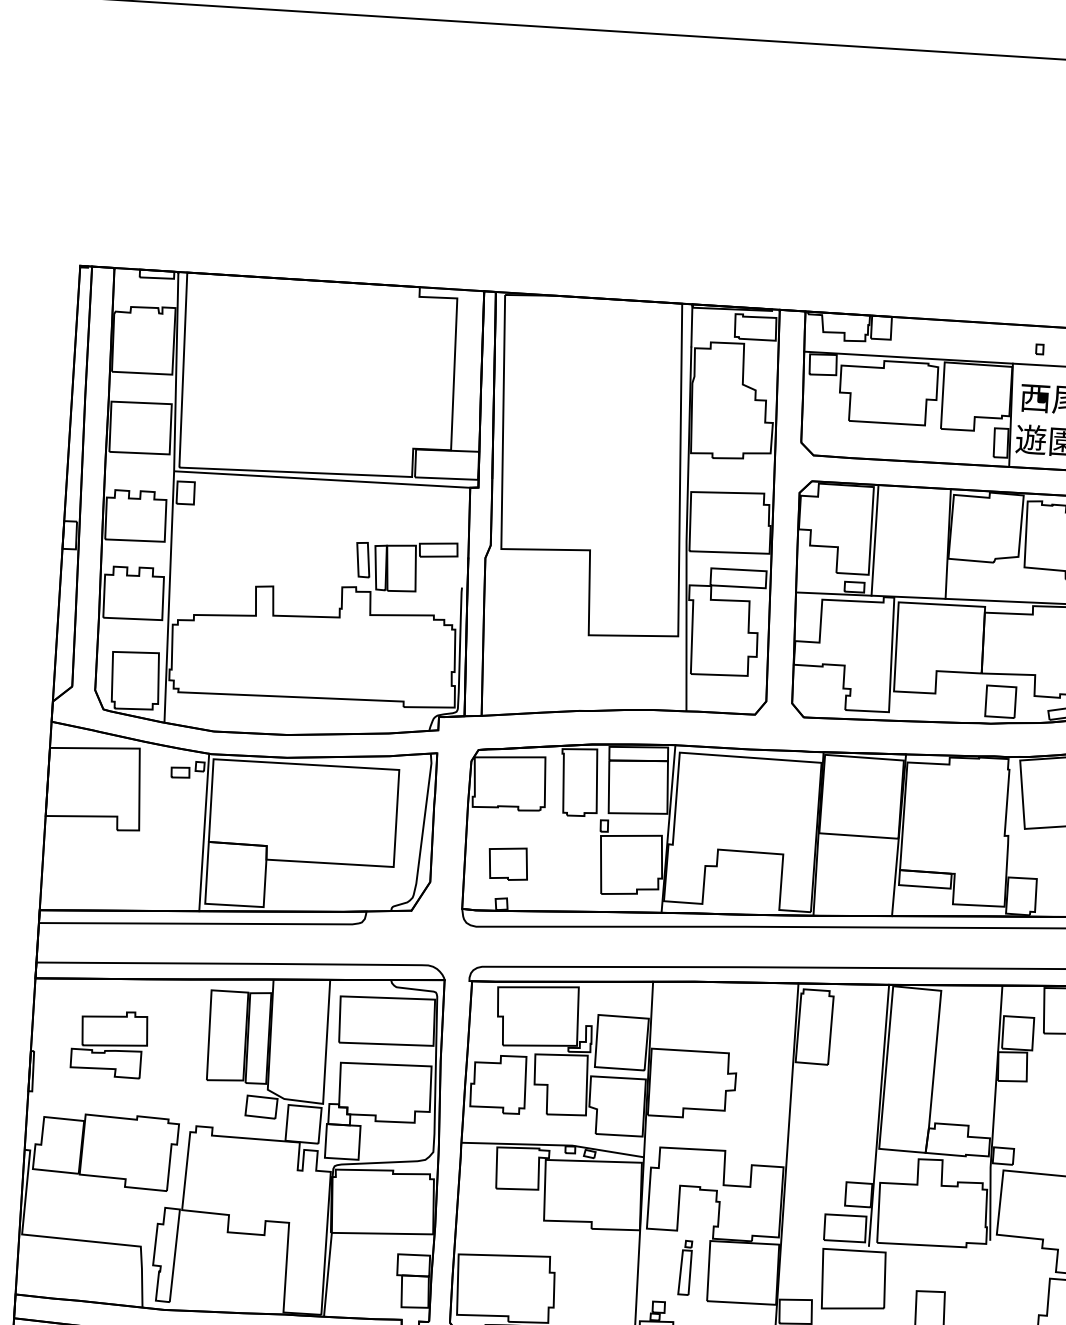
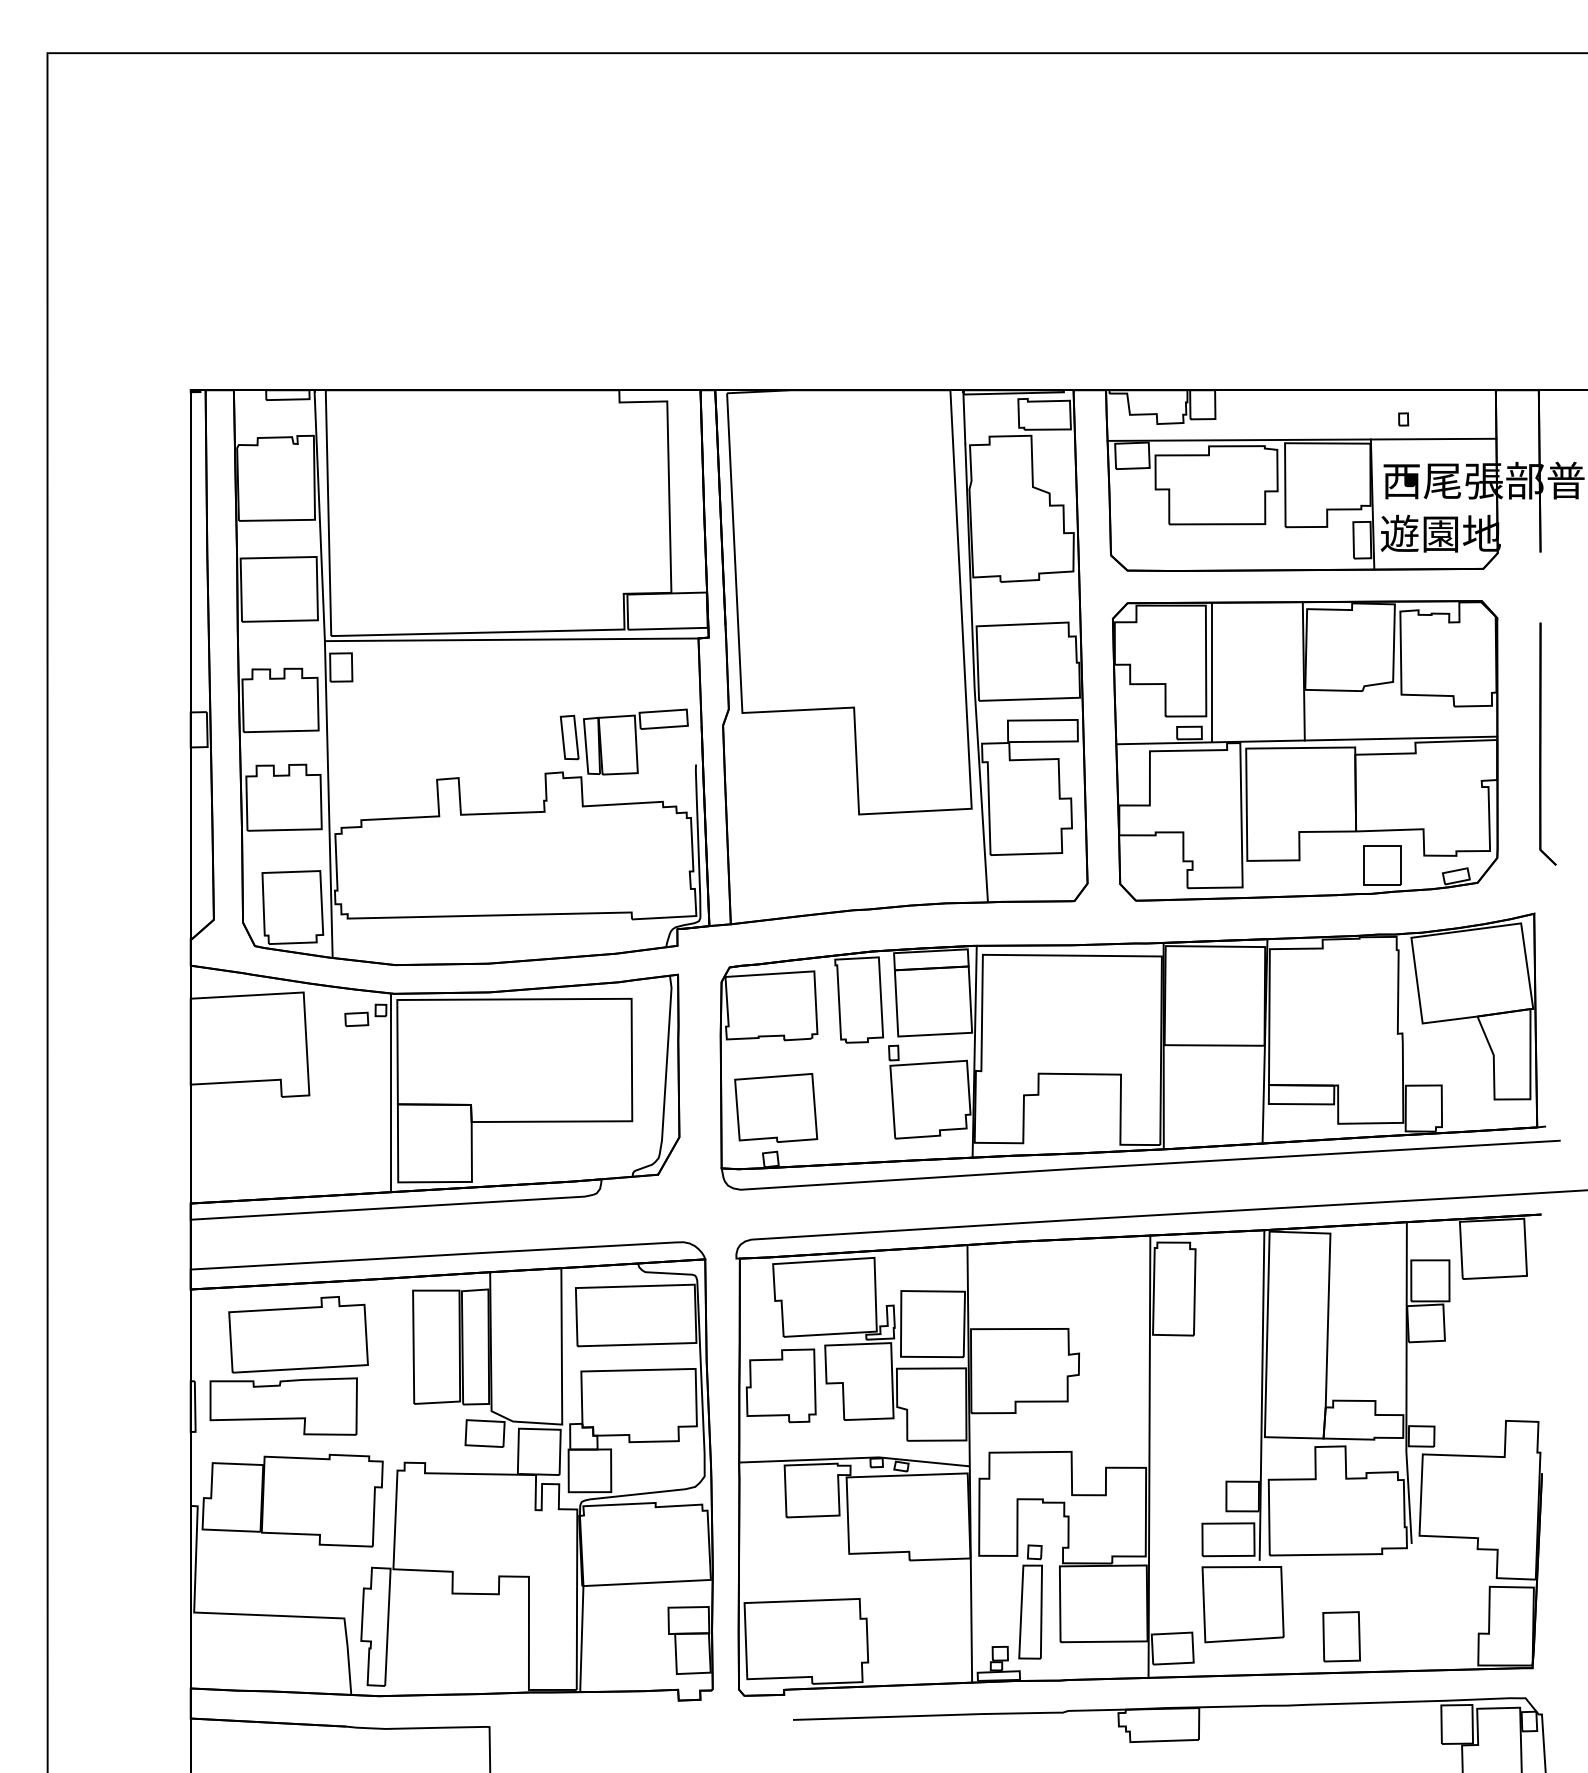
part: (508, 863) -> (776, 1107), size x1.67
part: (109, 1043) -> (288, 1365), size x1.67
part: (685, 1267) -> (1030, 1601), size x1.67

